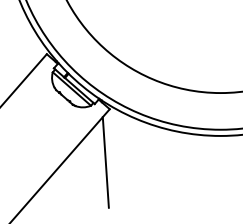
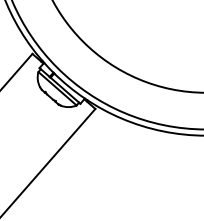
line: (105, 162) -> (91, 162), removed

